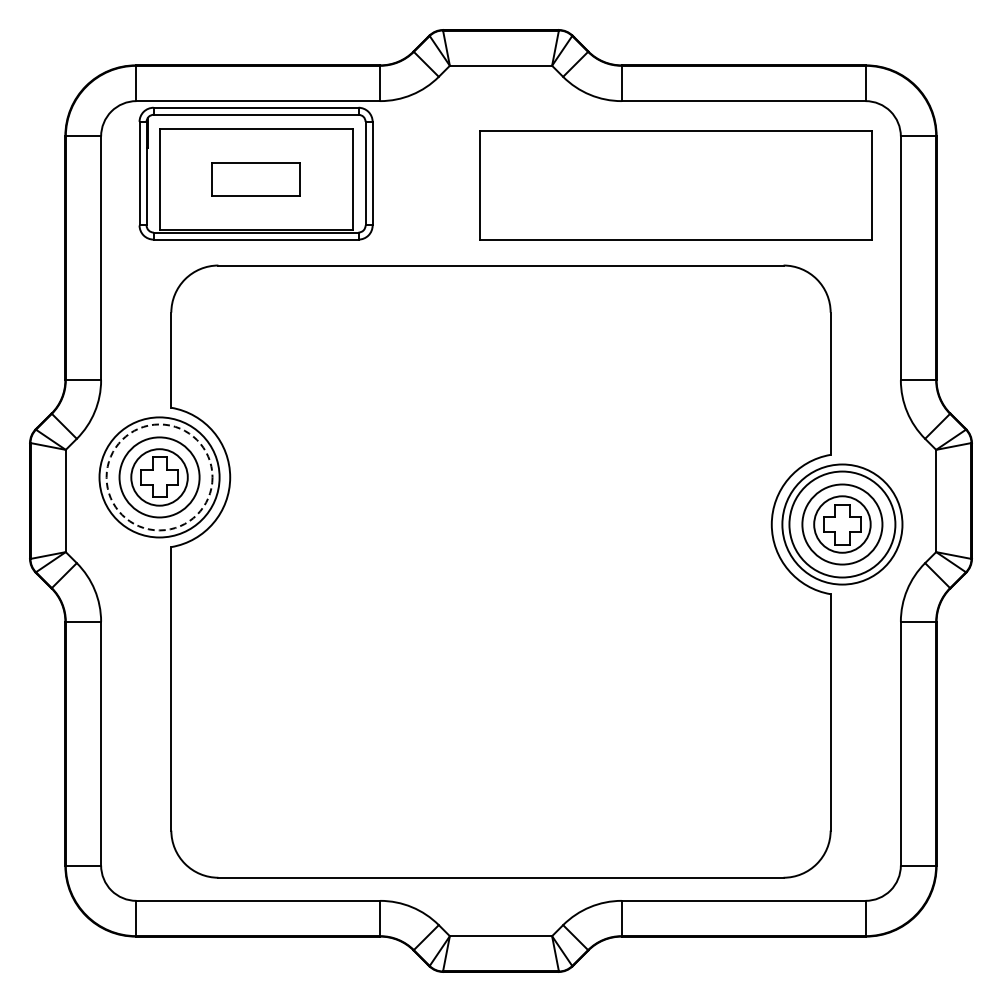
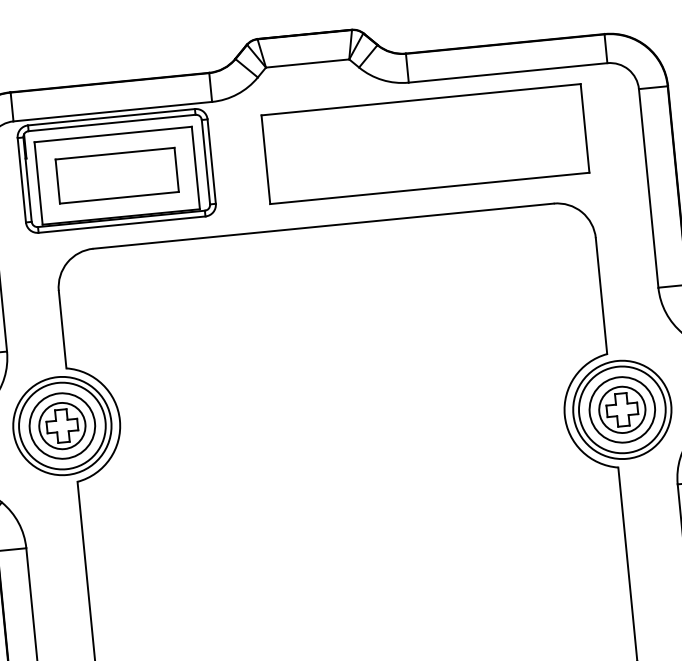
part: (255, 179) -> (116, 175), size x1.67
part: (675, 185) -> (425, 143), moved
circle: (159, 477) -> (62, 426), dashed -> solid

